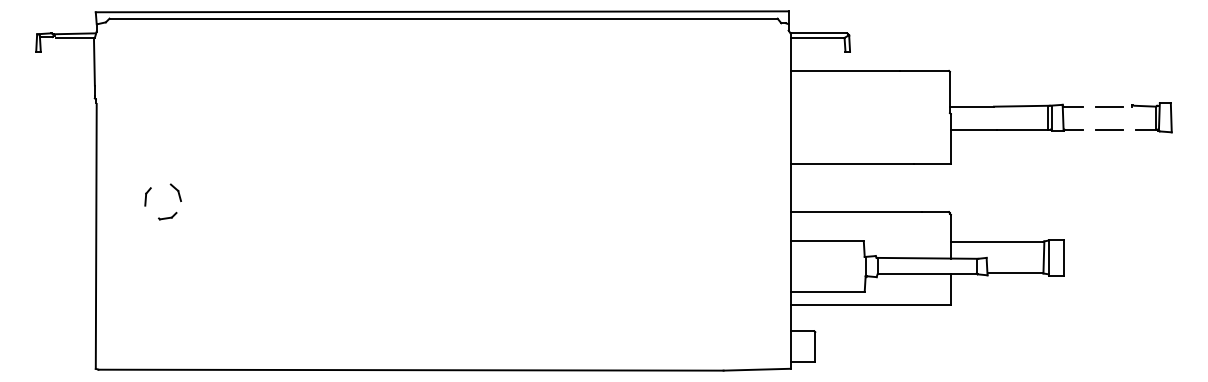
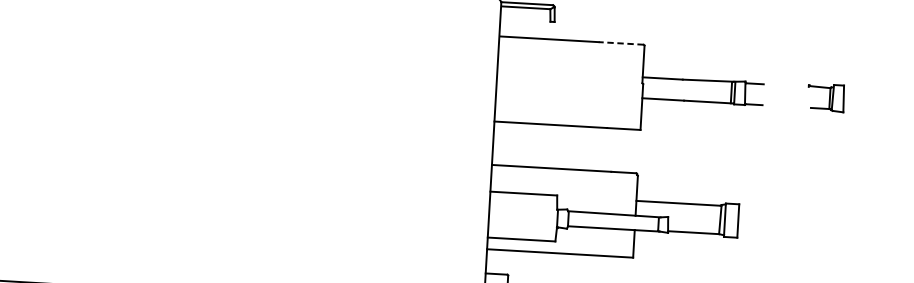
line: (924, 70) -> (621, 43), solid -> dashed
line: (1109, 106) -> (788, 85), removed
line: (1109, 129) -> (786, 106), removed

